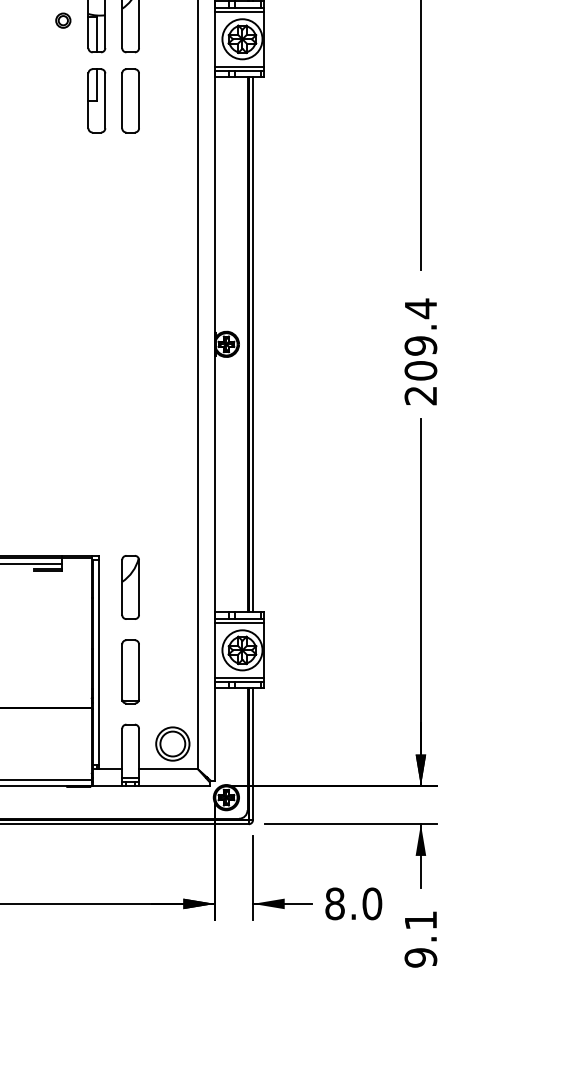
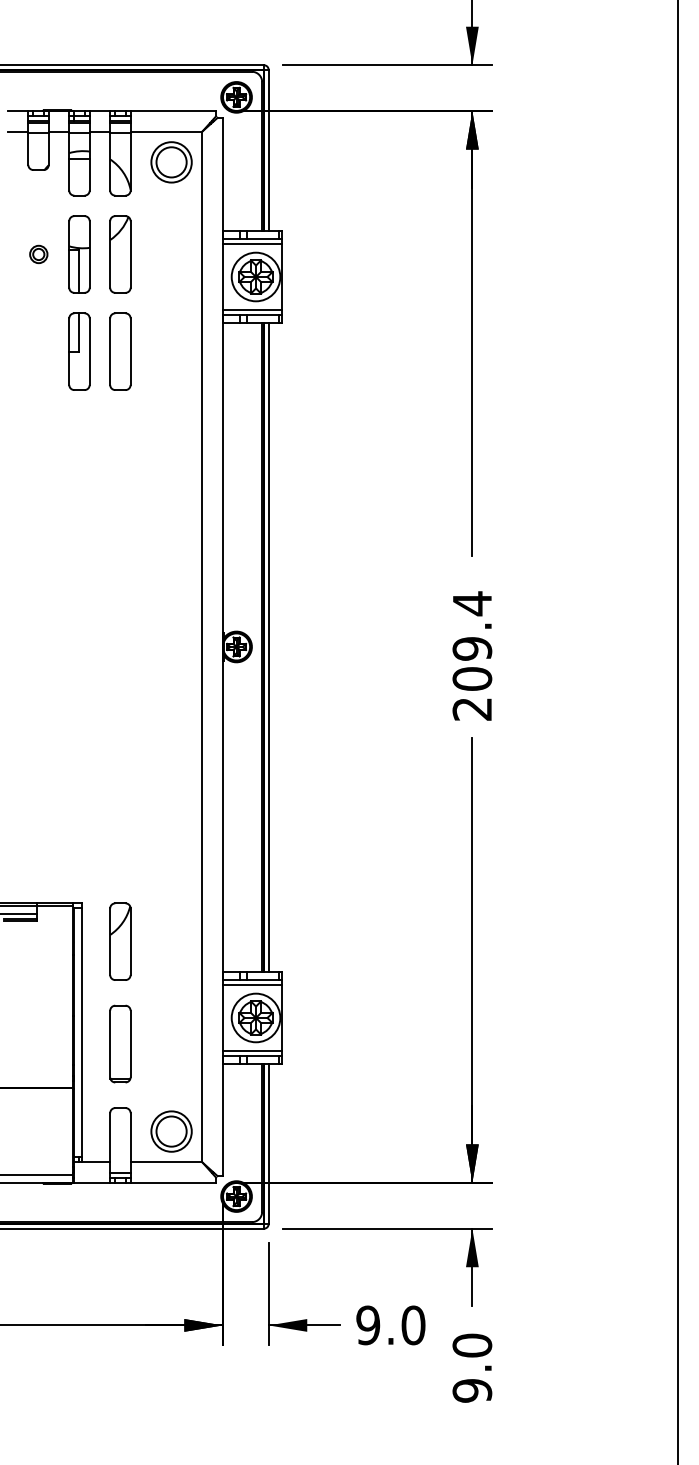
text: (335, 903) -> (368, 1325), 8.0 -> 9.0
text: (421, 920) -> (472, 1345), 9.1 -> 9.0

